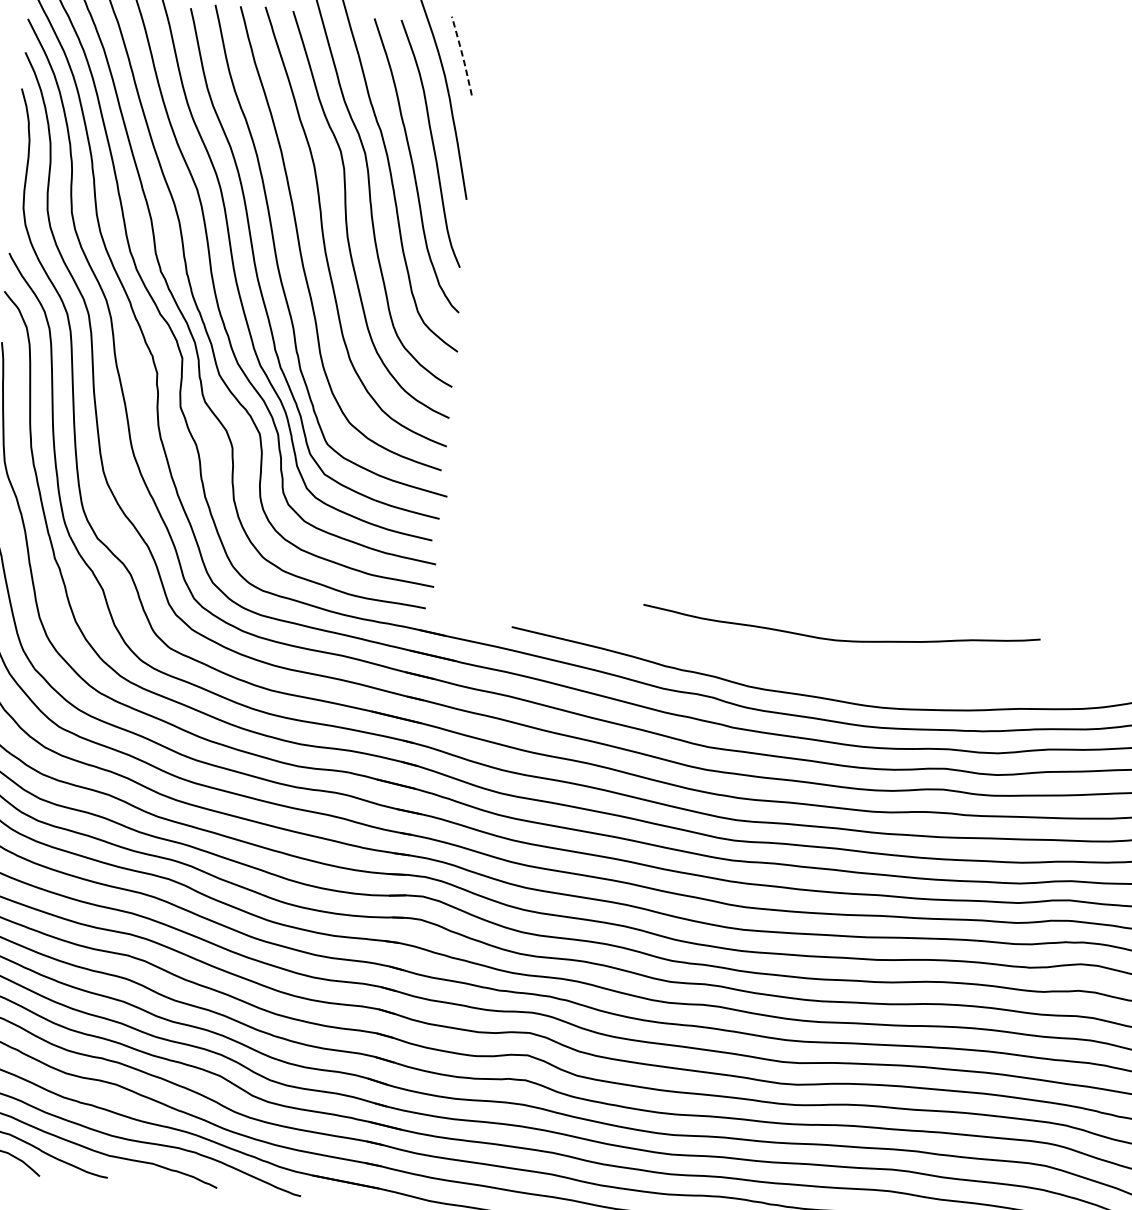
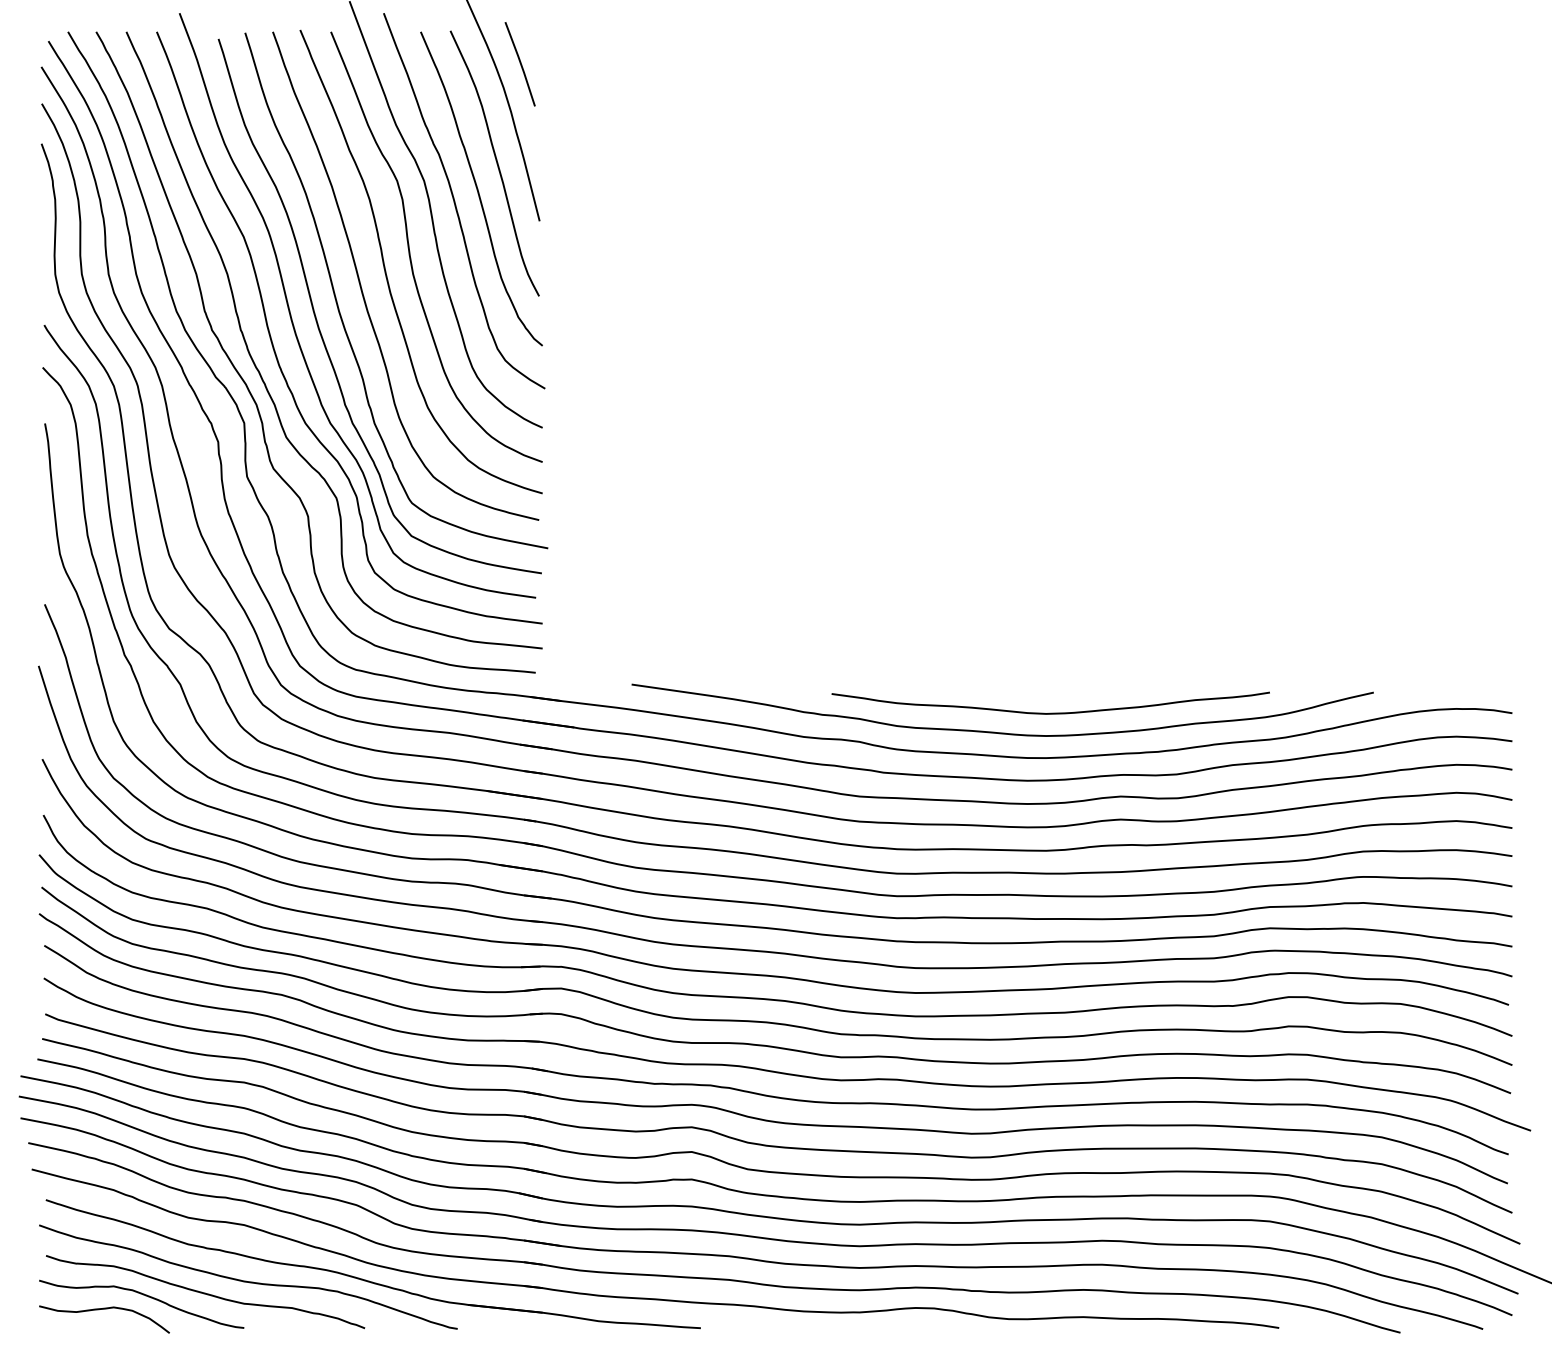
line: (462, 55) -> (520, 63), dashed -> solid
curve: (840, 639) -> (1050, 712), moved

